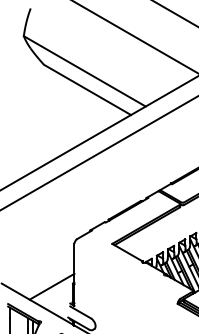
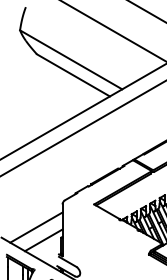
line: (43, 271) -> (36, 227), added

